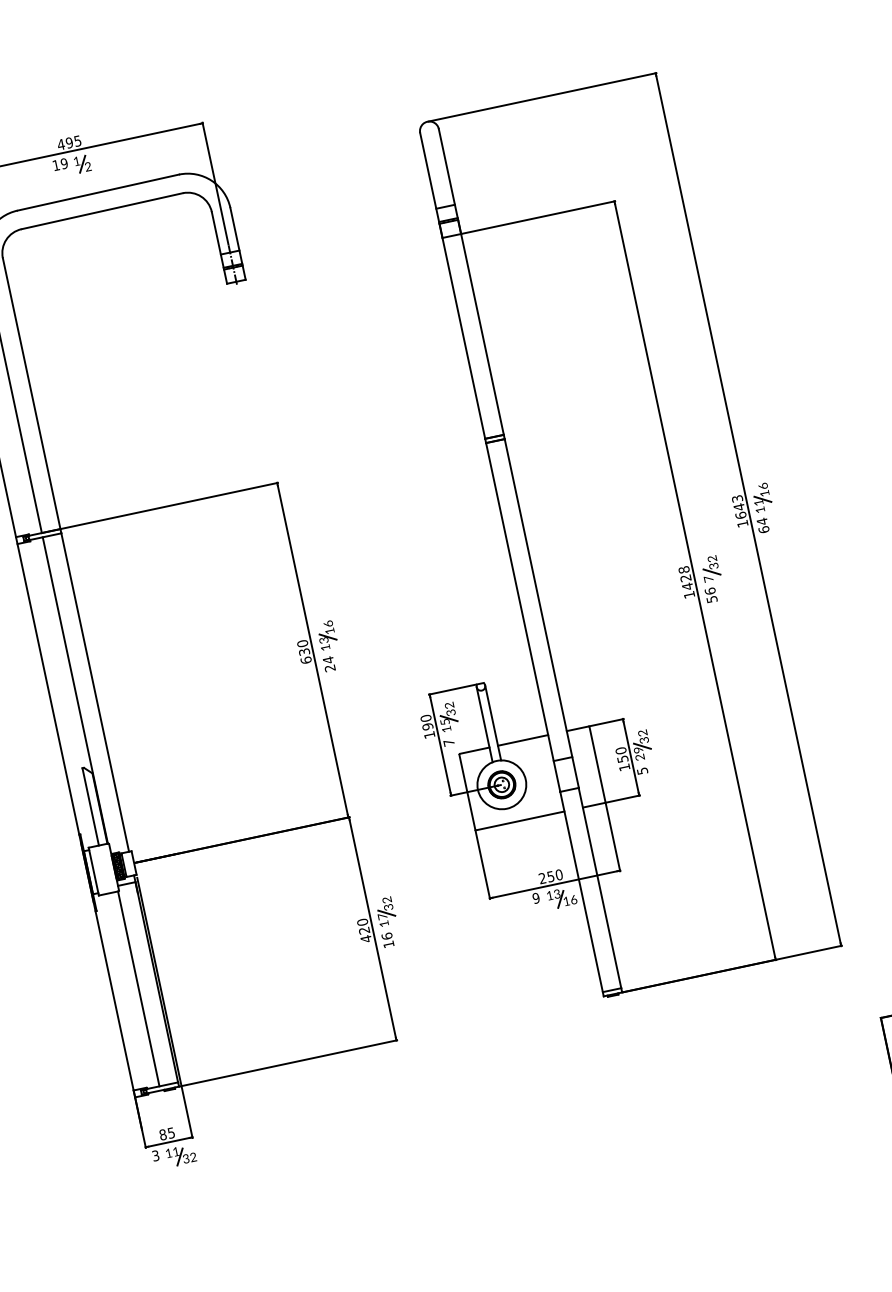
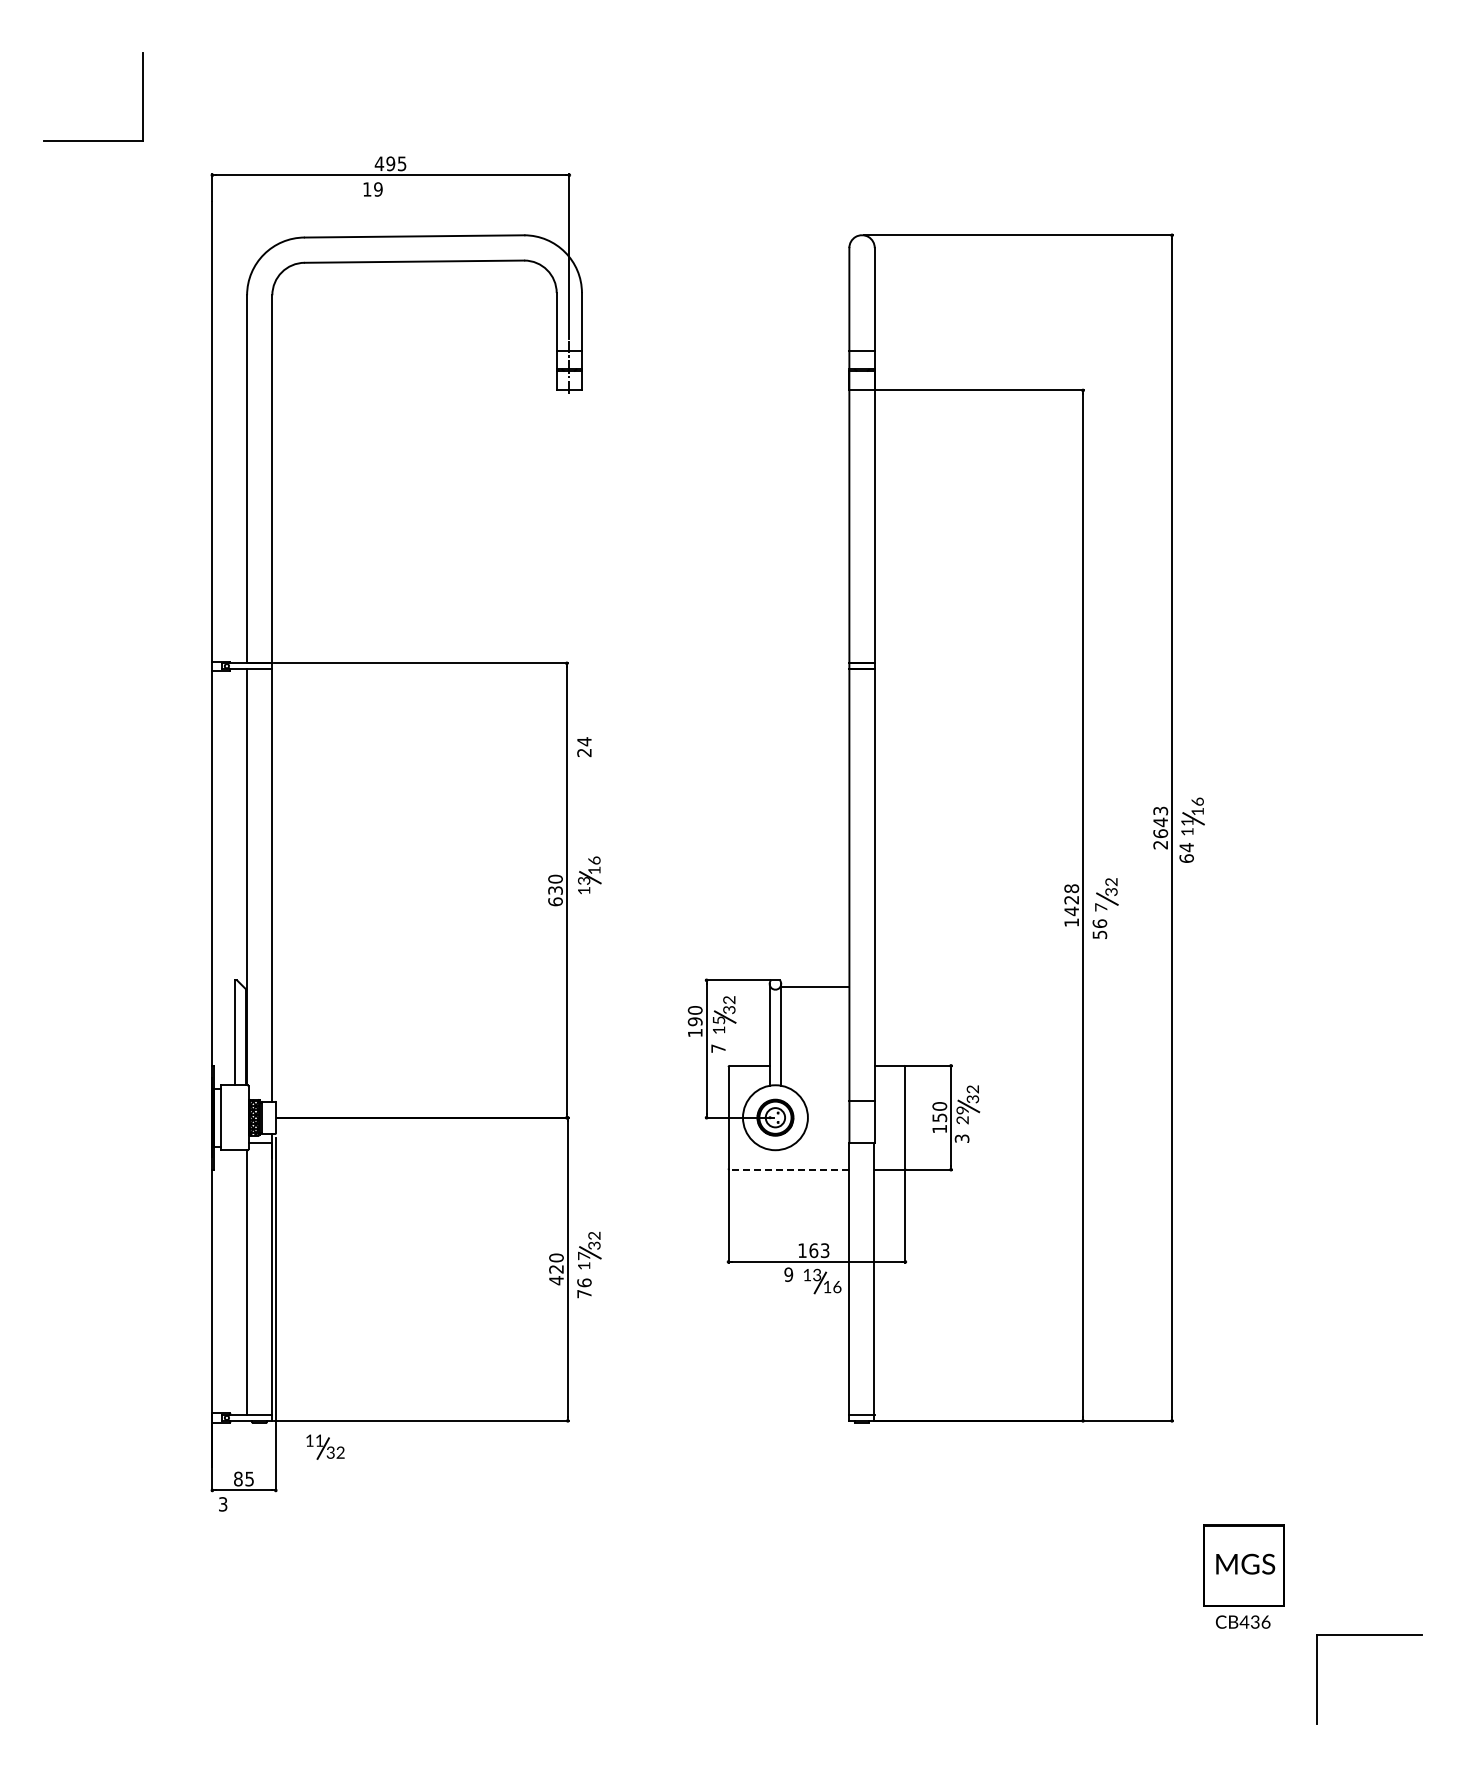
part: (82, 163) -> (402, 194), removed
text: (742, 524) -> (1160, 845), 1643 -> 2643
text: (329, 664) -> (584, 747), moved
line: (523, 740) -> (815, 986), moved
text: (642, 771) -> (961, 1138), 5 -> 3
line: (520, 820) -> (789, 1169), solid -> dashed
text: (550, 876) -> (813, 1250), 250 -> 163
text: (388, 944) -> (584, 1294), 16 -> 76
part: (181, 1155) -> (325, 1446), moved

